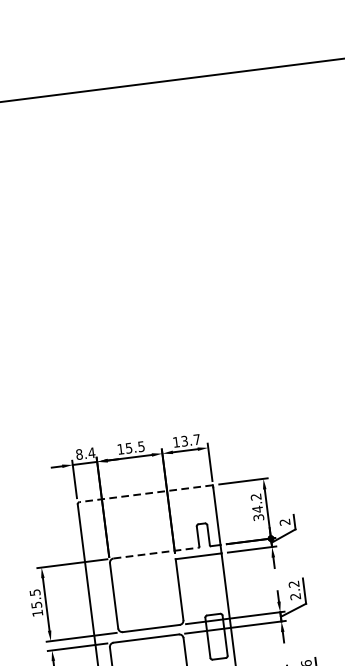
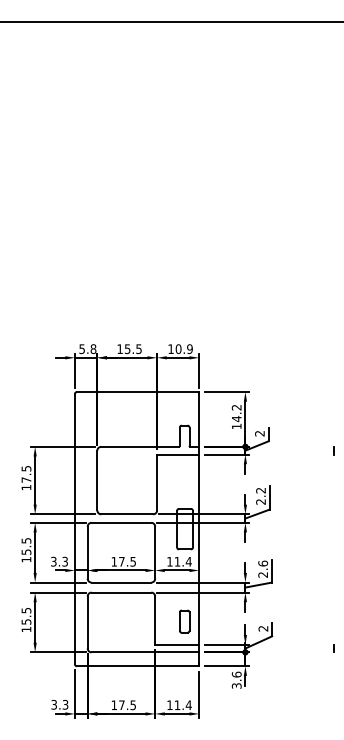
text: (190, 440) -> (183, 349), 13.7 -> 10.9
text: (85, 454) -> (87, 349), 8.4 -> 5.8
line: (145, 494) -> (137, 392), dashed -> solid
text: (258, 517) -> (236, 426), 34.2 -> 14.2
line: (156, 552) -> (140, 446), dashed -> solid
text: (36, 604) -> (26, 479), 15.5 -> 17.5

